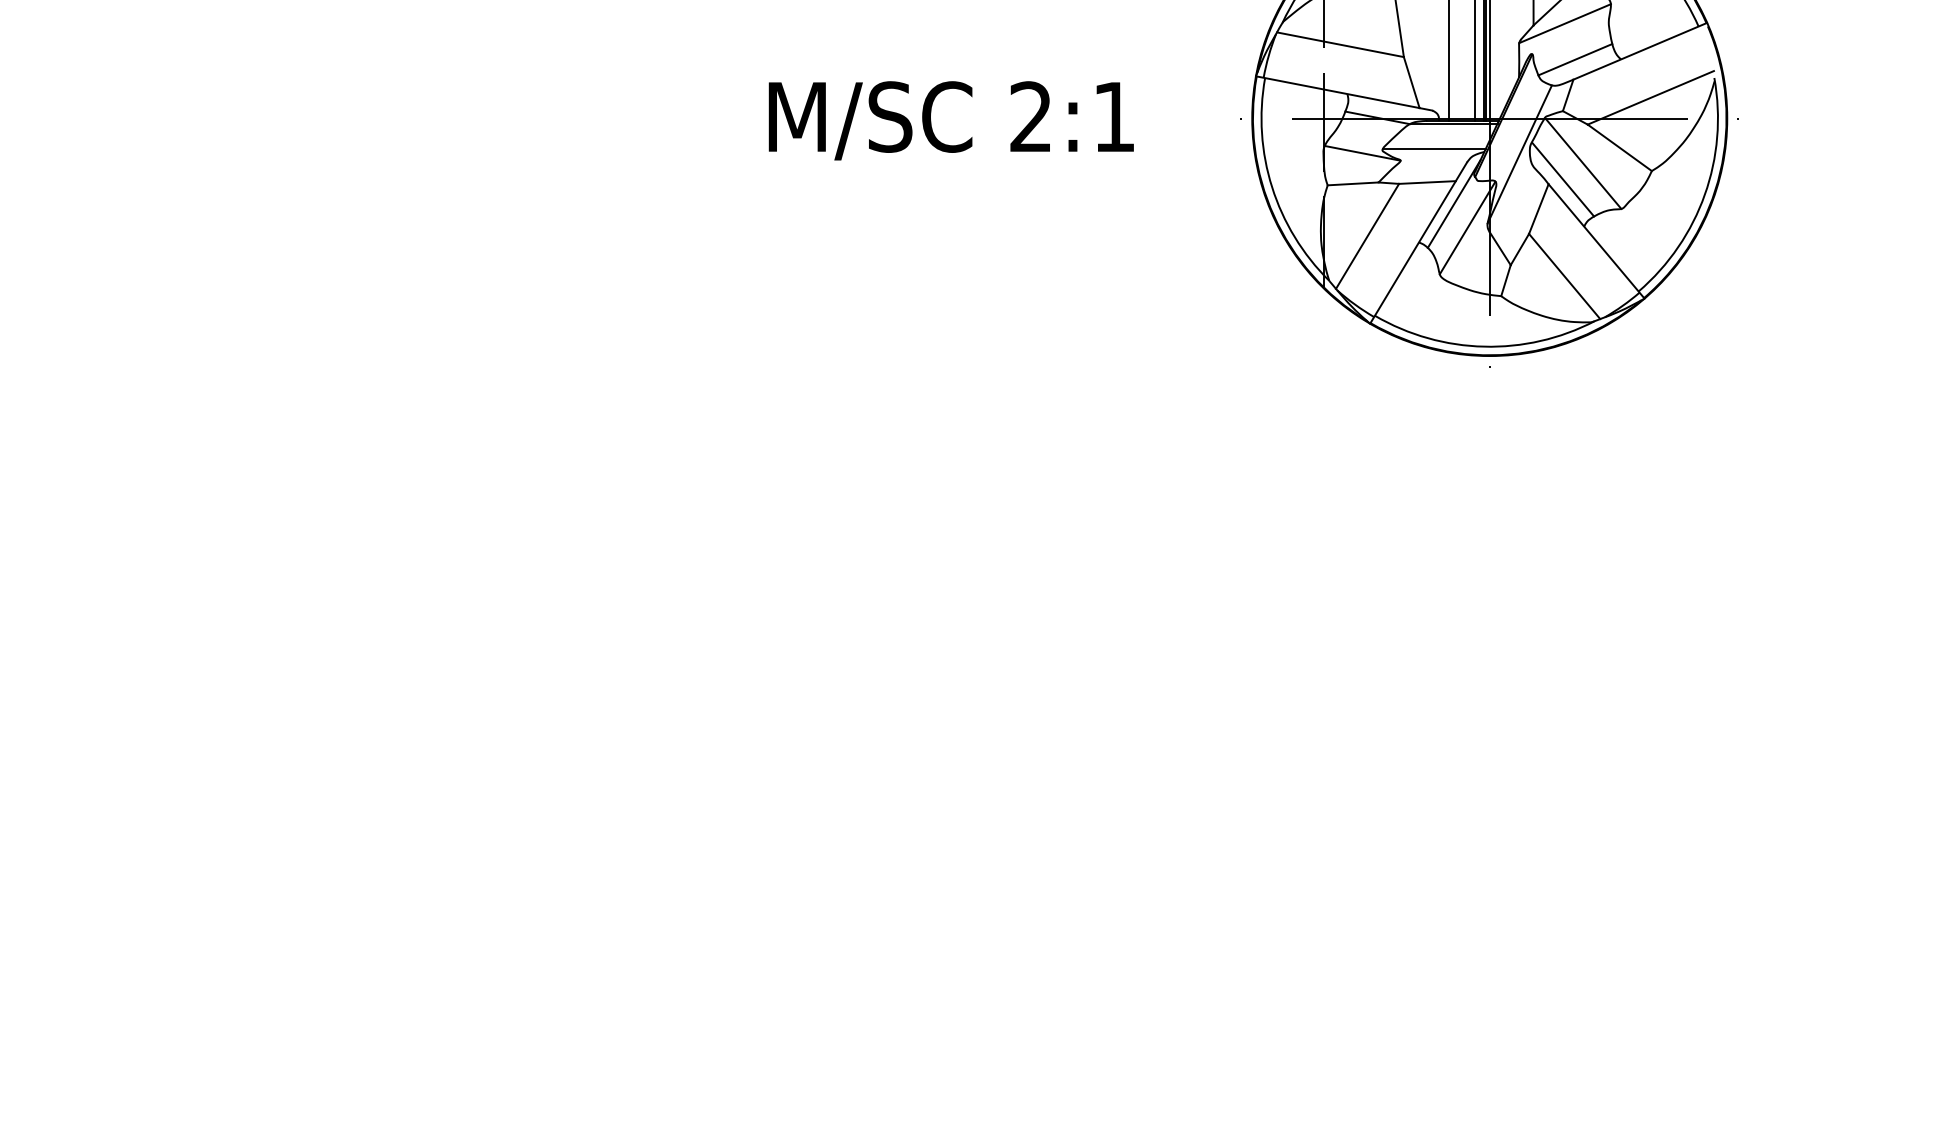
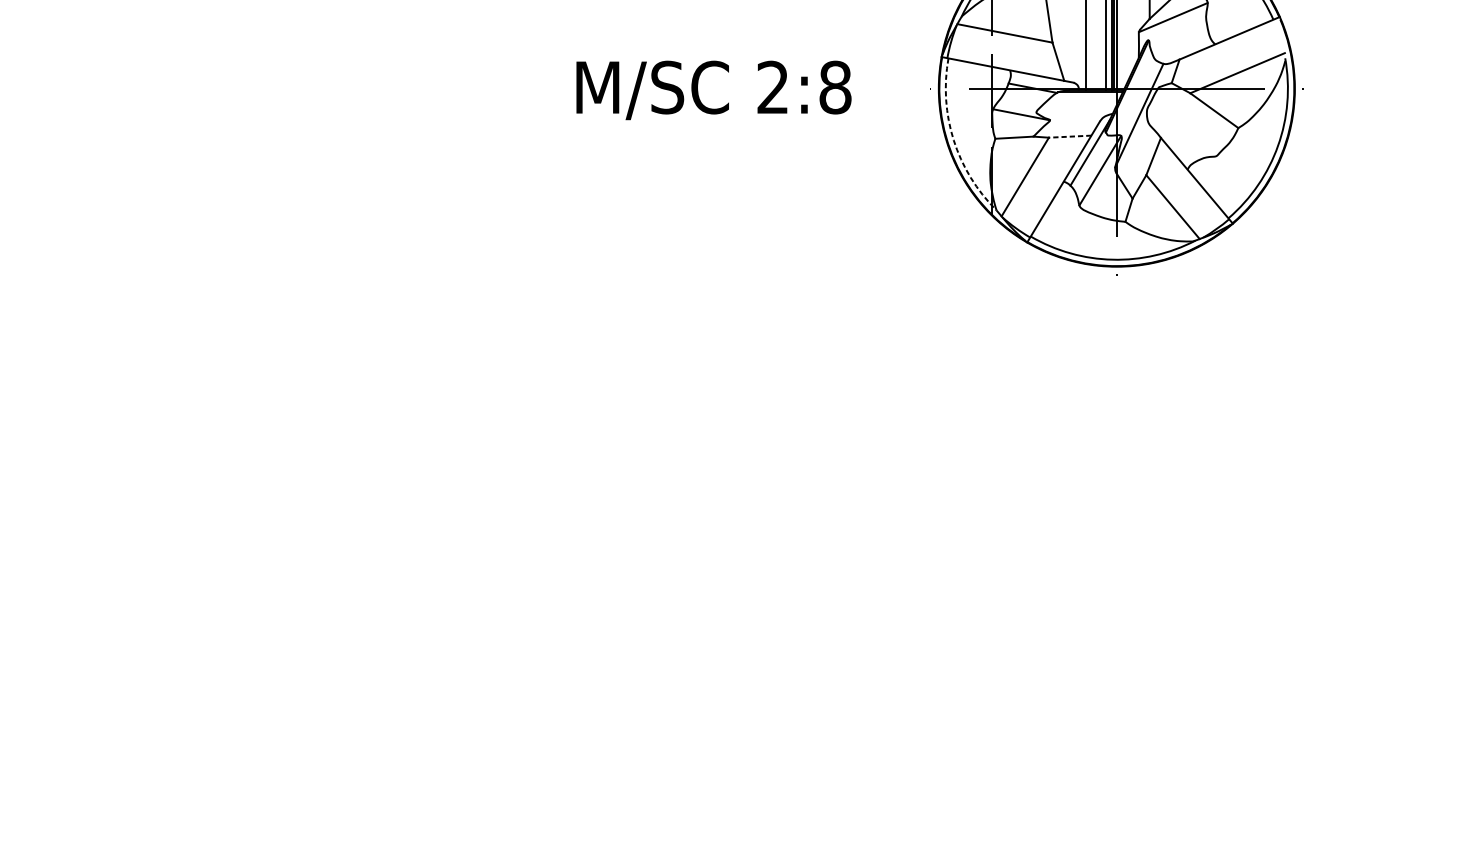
line: (1575, 59) -> (1181, 44), removed
text: (1114, 116) -> (835, 87), 2:1 -> 2:8
line: (1433, 149) -> (1074, 111), removed
line: (1583, 162) -> (1187, 121), removed
line: (1563, 179) -> (1172, 134), removed
line: (1426, 182) -> (1069, 136), solid -> dashed
arc: (1272, 187) -> (954, 140), solid -> dashed

